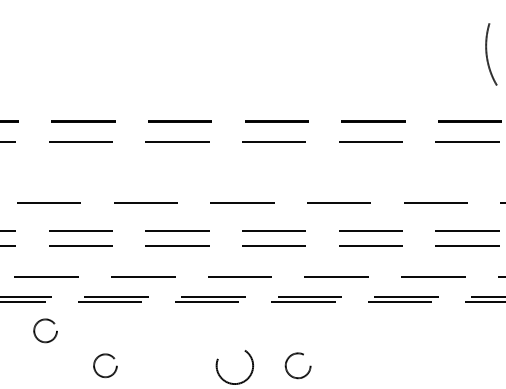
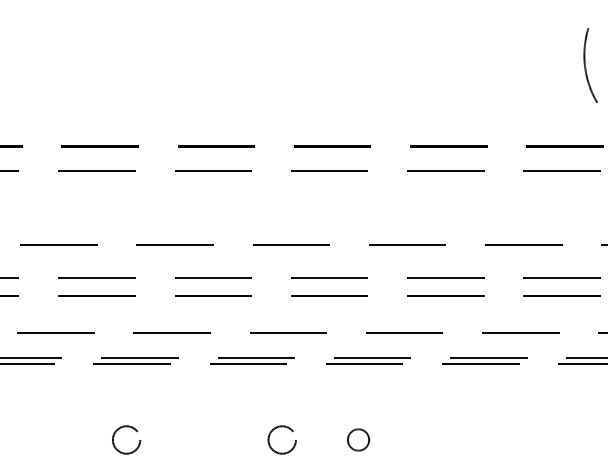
circle: (45, 330) -> (54, 397), removed
circle: (234, 365) -> (281, 439), size x0.62
circle: (298, 365) -> (358, 439), size x0.71

